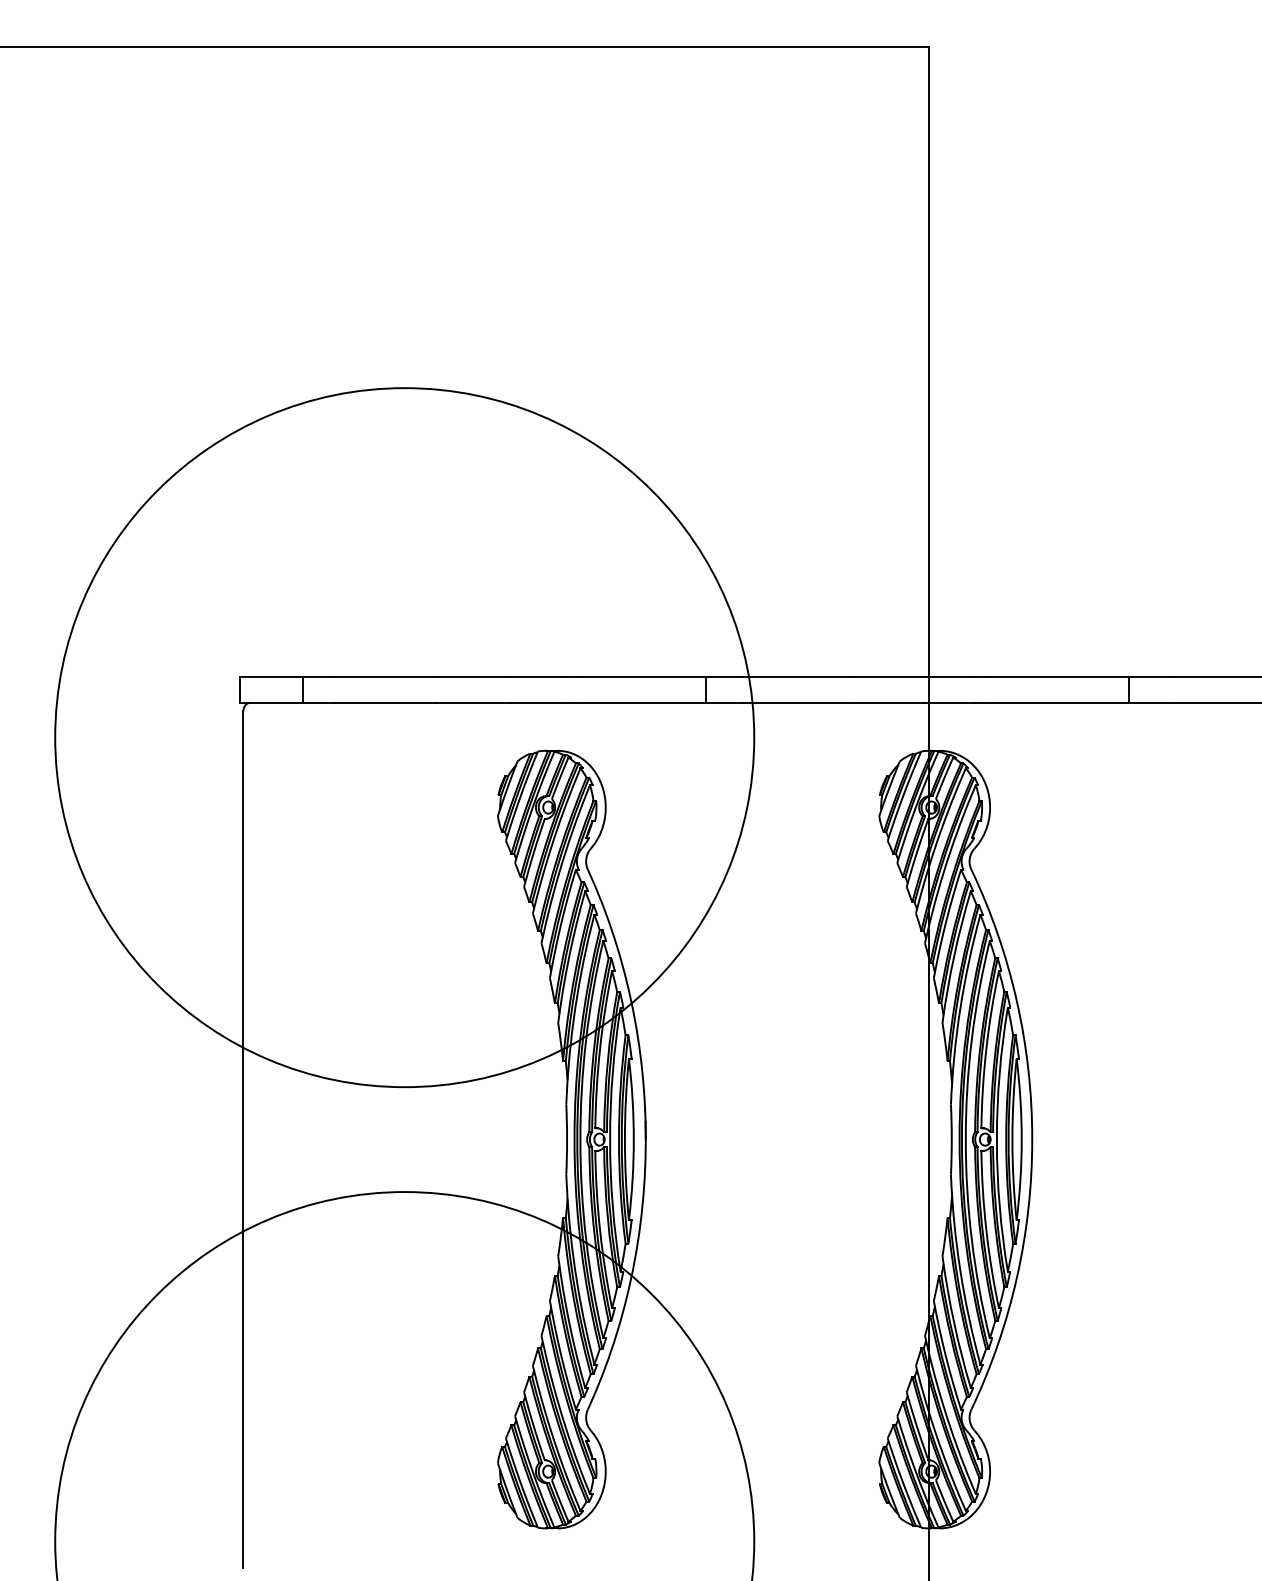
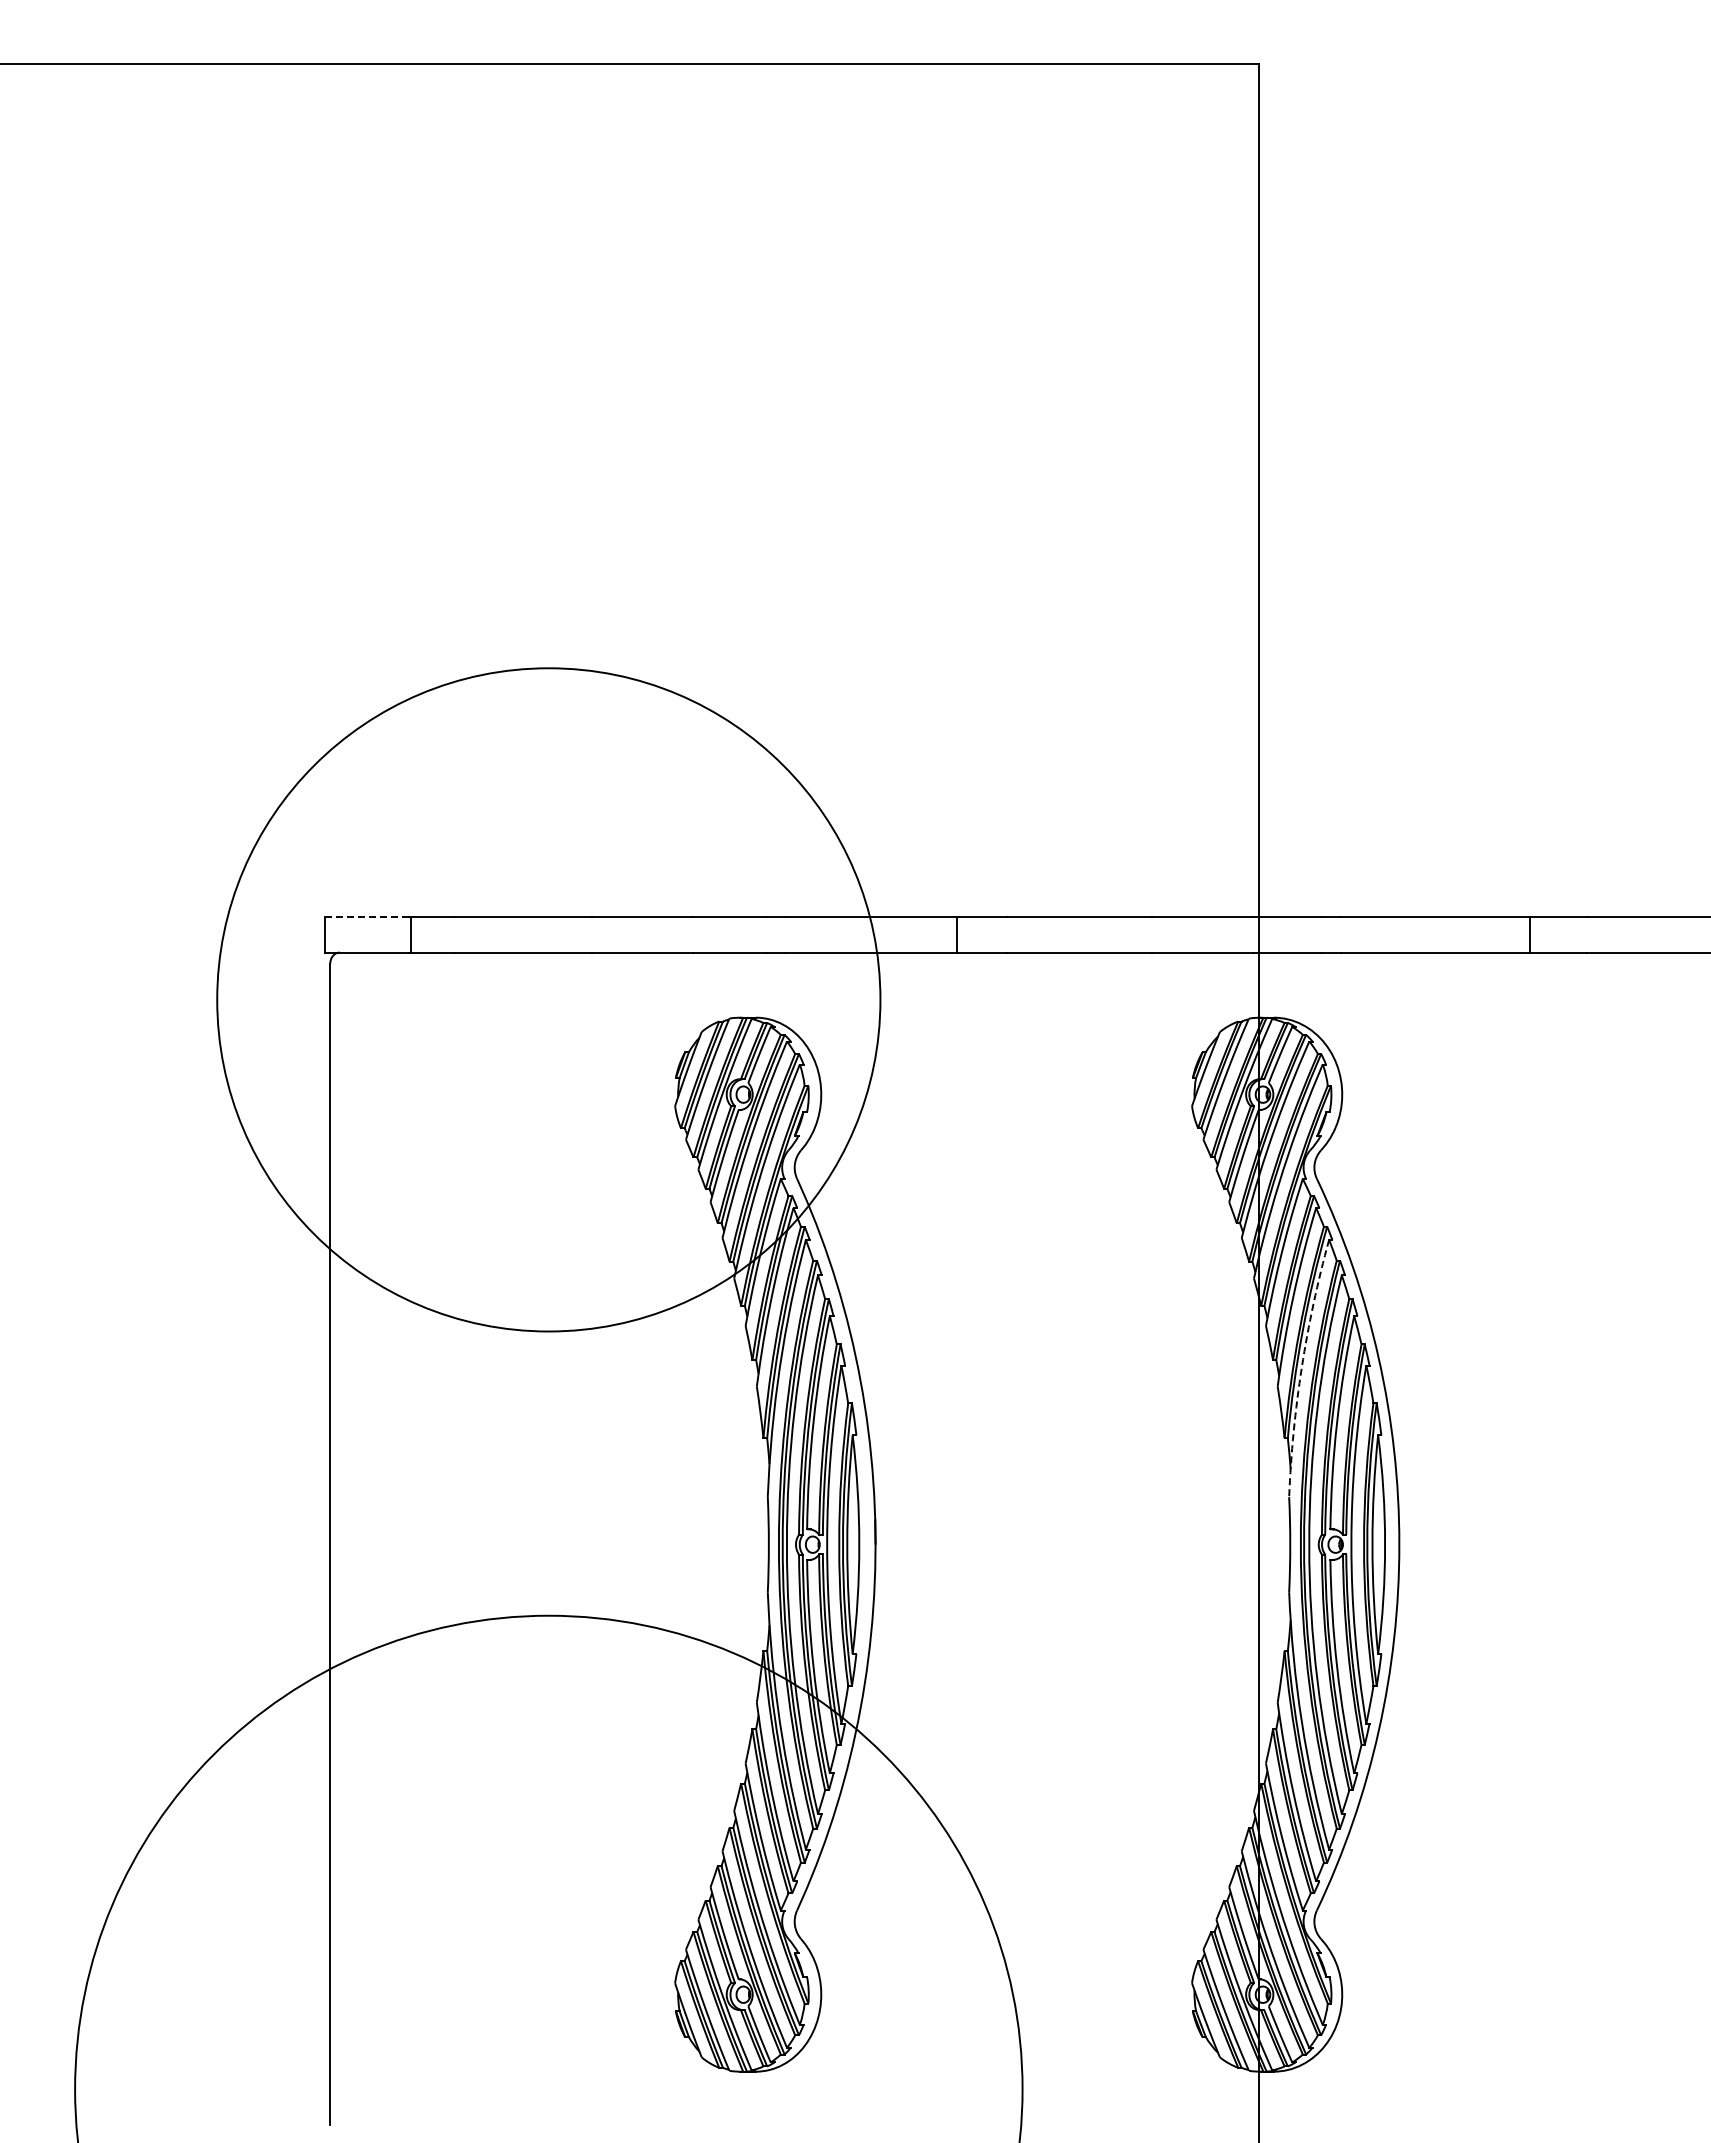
line: (270, 676) -> (366, 916), solid -> dashed
circle: (404, 737) -> (548, 999), size x0.7
arc: (960, 1008) -> (1301, 1367), solid -> dashed

